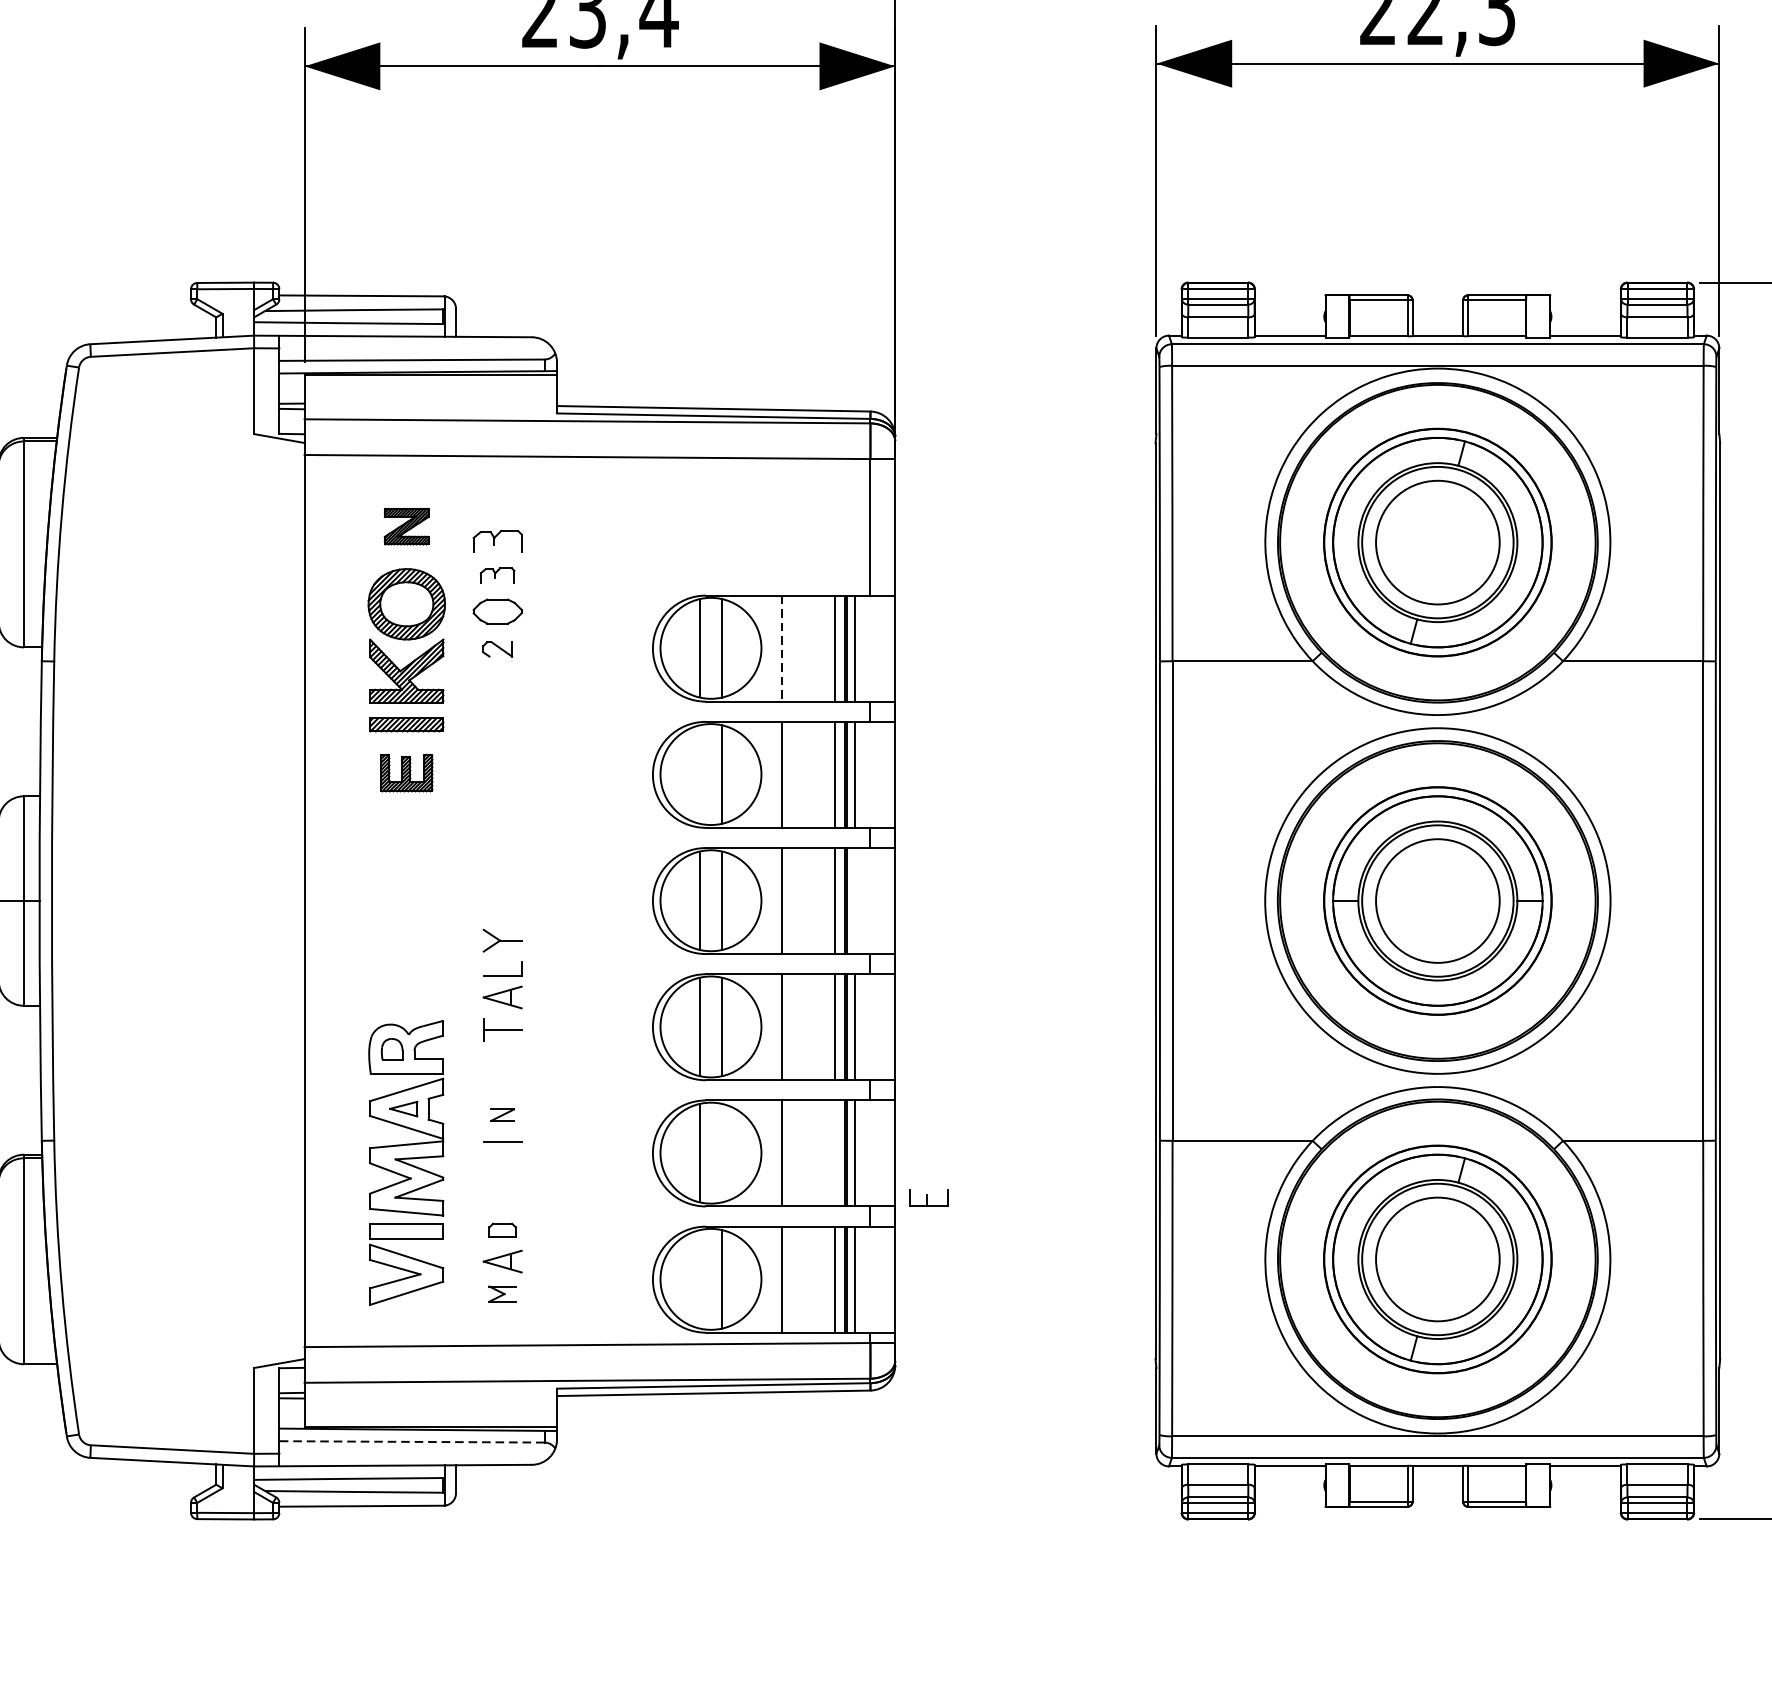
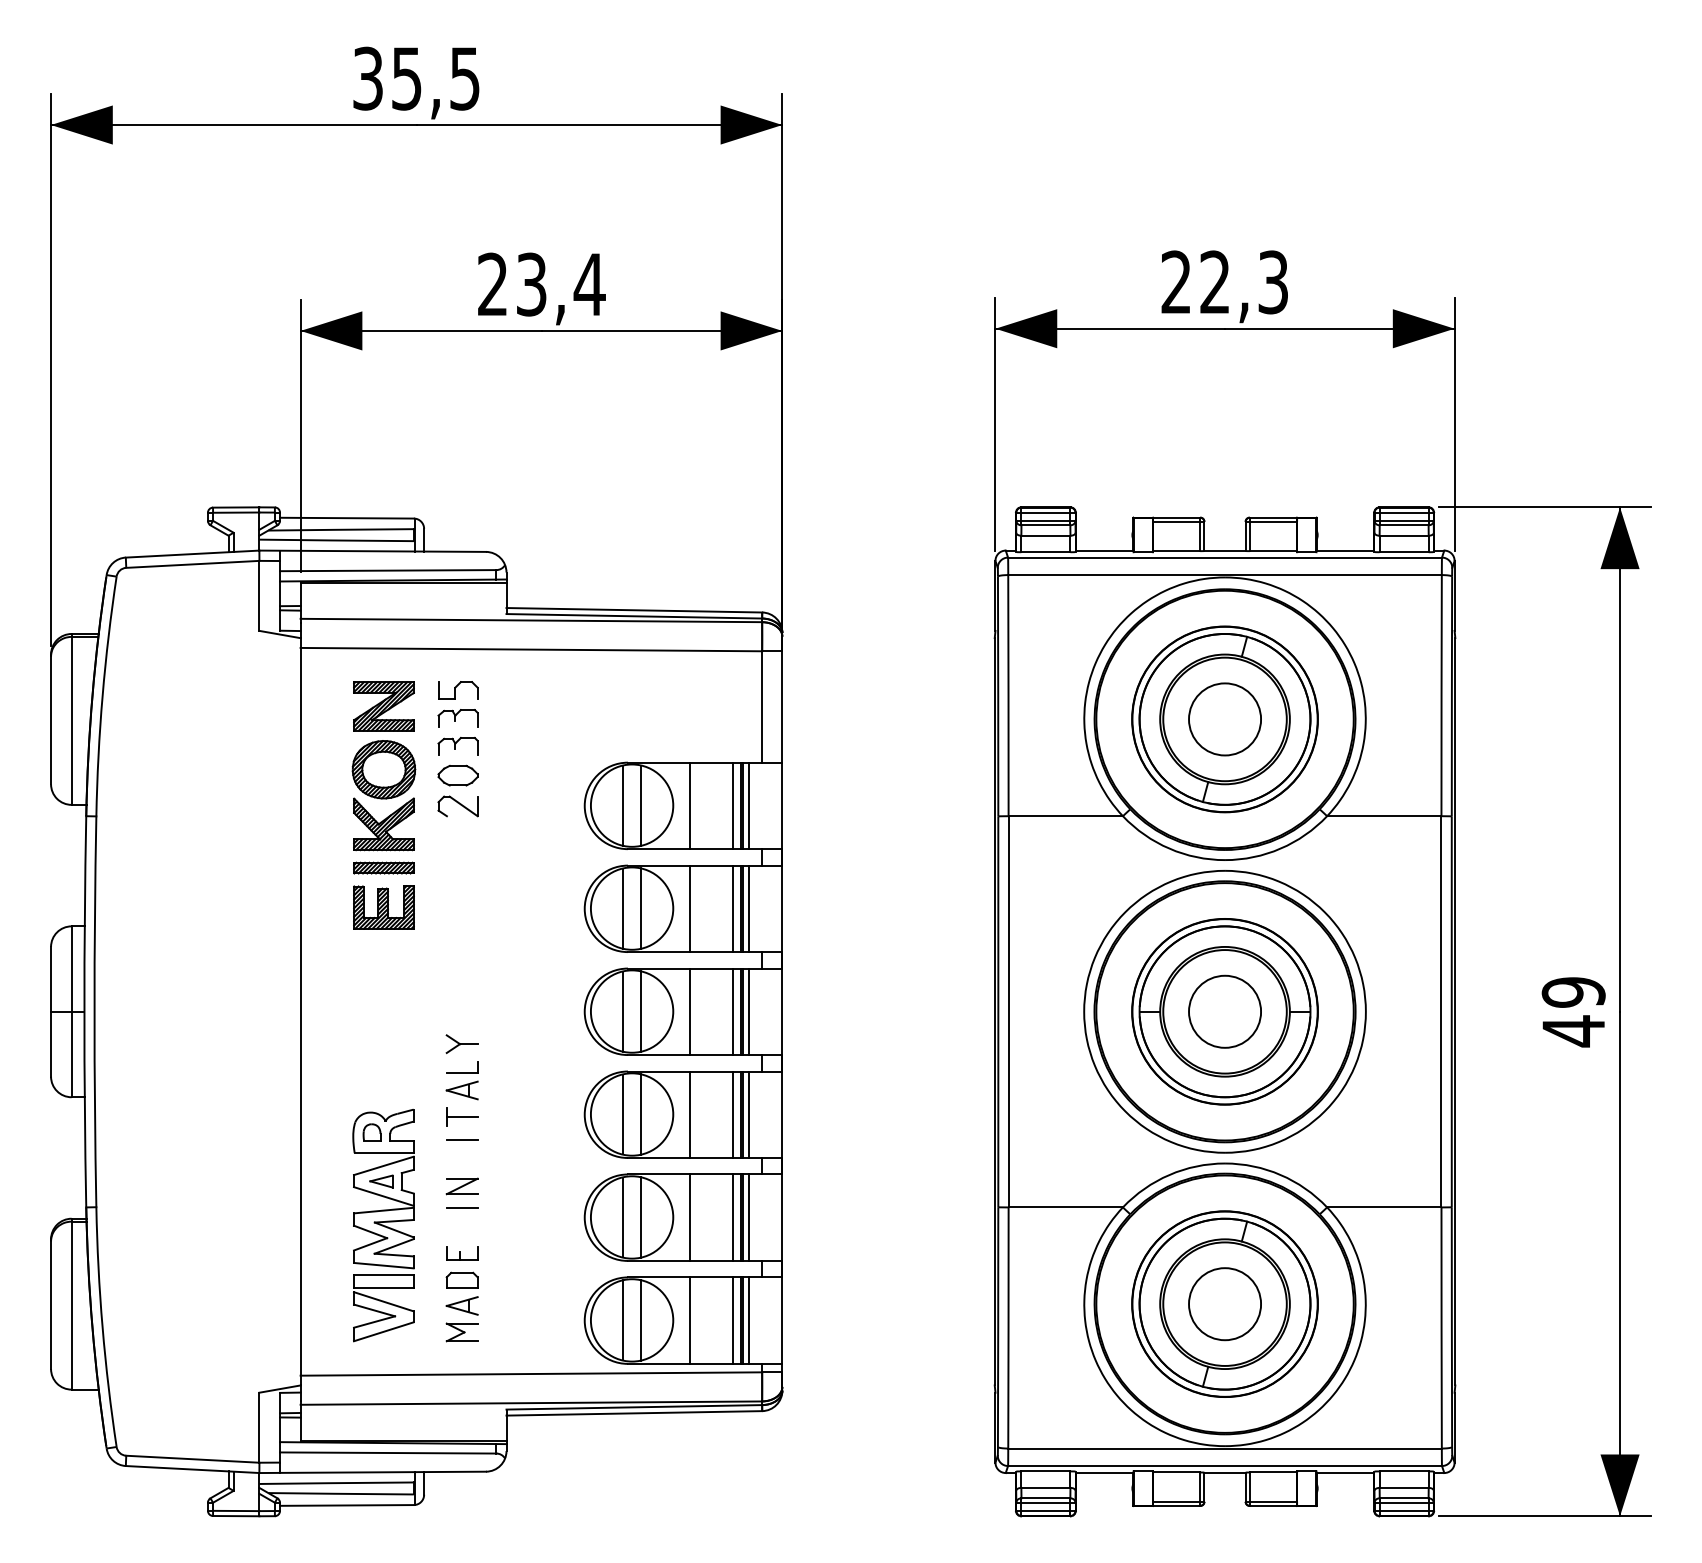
part: (498, 507) -> (458, 690), added
part: (406, 526) -> (383, 706), size x1.67
circle: (1438, 542) -> (1225, 719), size x0.71
part: (496, 575) -> (457, 746), size x1.43
part: (496, 649) -> (457, 806), size x1.67
line: (781, 649) -> (689, 806), dashed -> solid
part: (406, 773) -> (383, 907), size x1.43
line: (699, 774) -> (622, 908), added
line: (854, 900) -> (749, 1011), added
circle: (1438, 900) -> (1225, 1011), size x0.71
line: (501, 1057) -> (461, 1139), added
part: (501, 1115) -> (461, 1186), size x1.67
line: (722, 1153) -> (641, 1217), added
line: (834, 1153) -> (732, 1217), added
part: (929, 1197) -> (462, 1253), moved
part: (501, 1229) -> (461, 1279), size x1.43
circle: (1438, 1259) -> (1225, 1304), size x0.71
line: (699, 1279) -> (622, 1320), added
part: (501, 1294) -> (461, 1332), size x1.43
line: (411, 1441) -> (387, 1452), dashed -> solid

